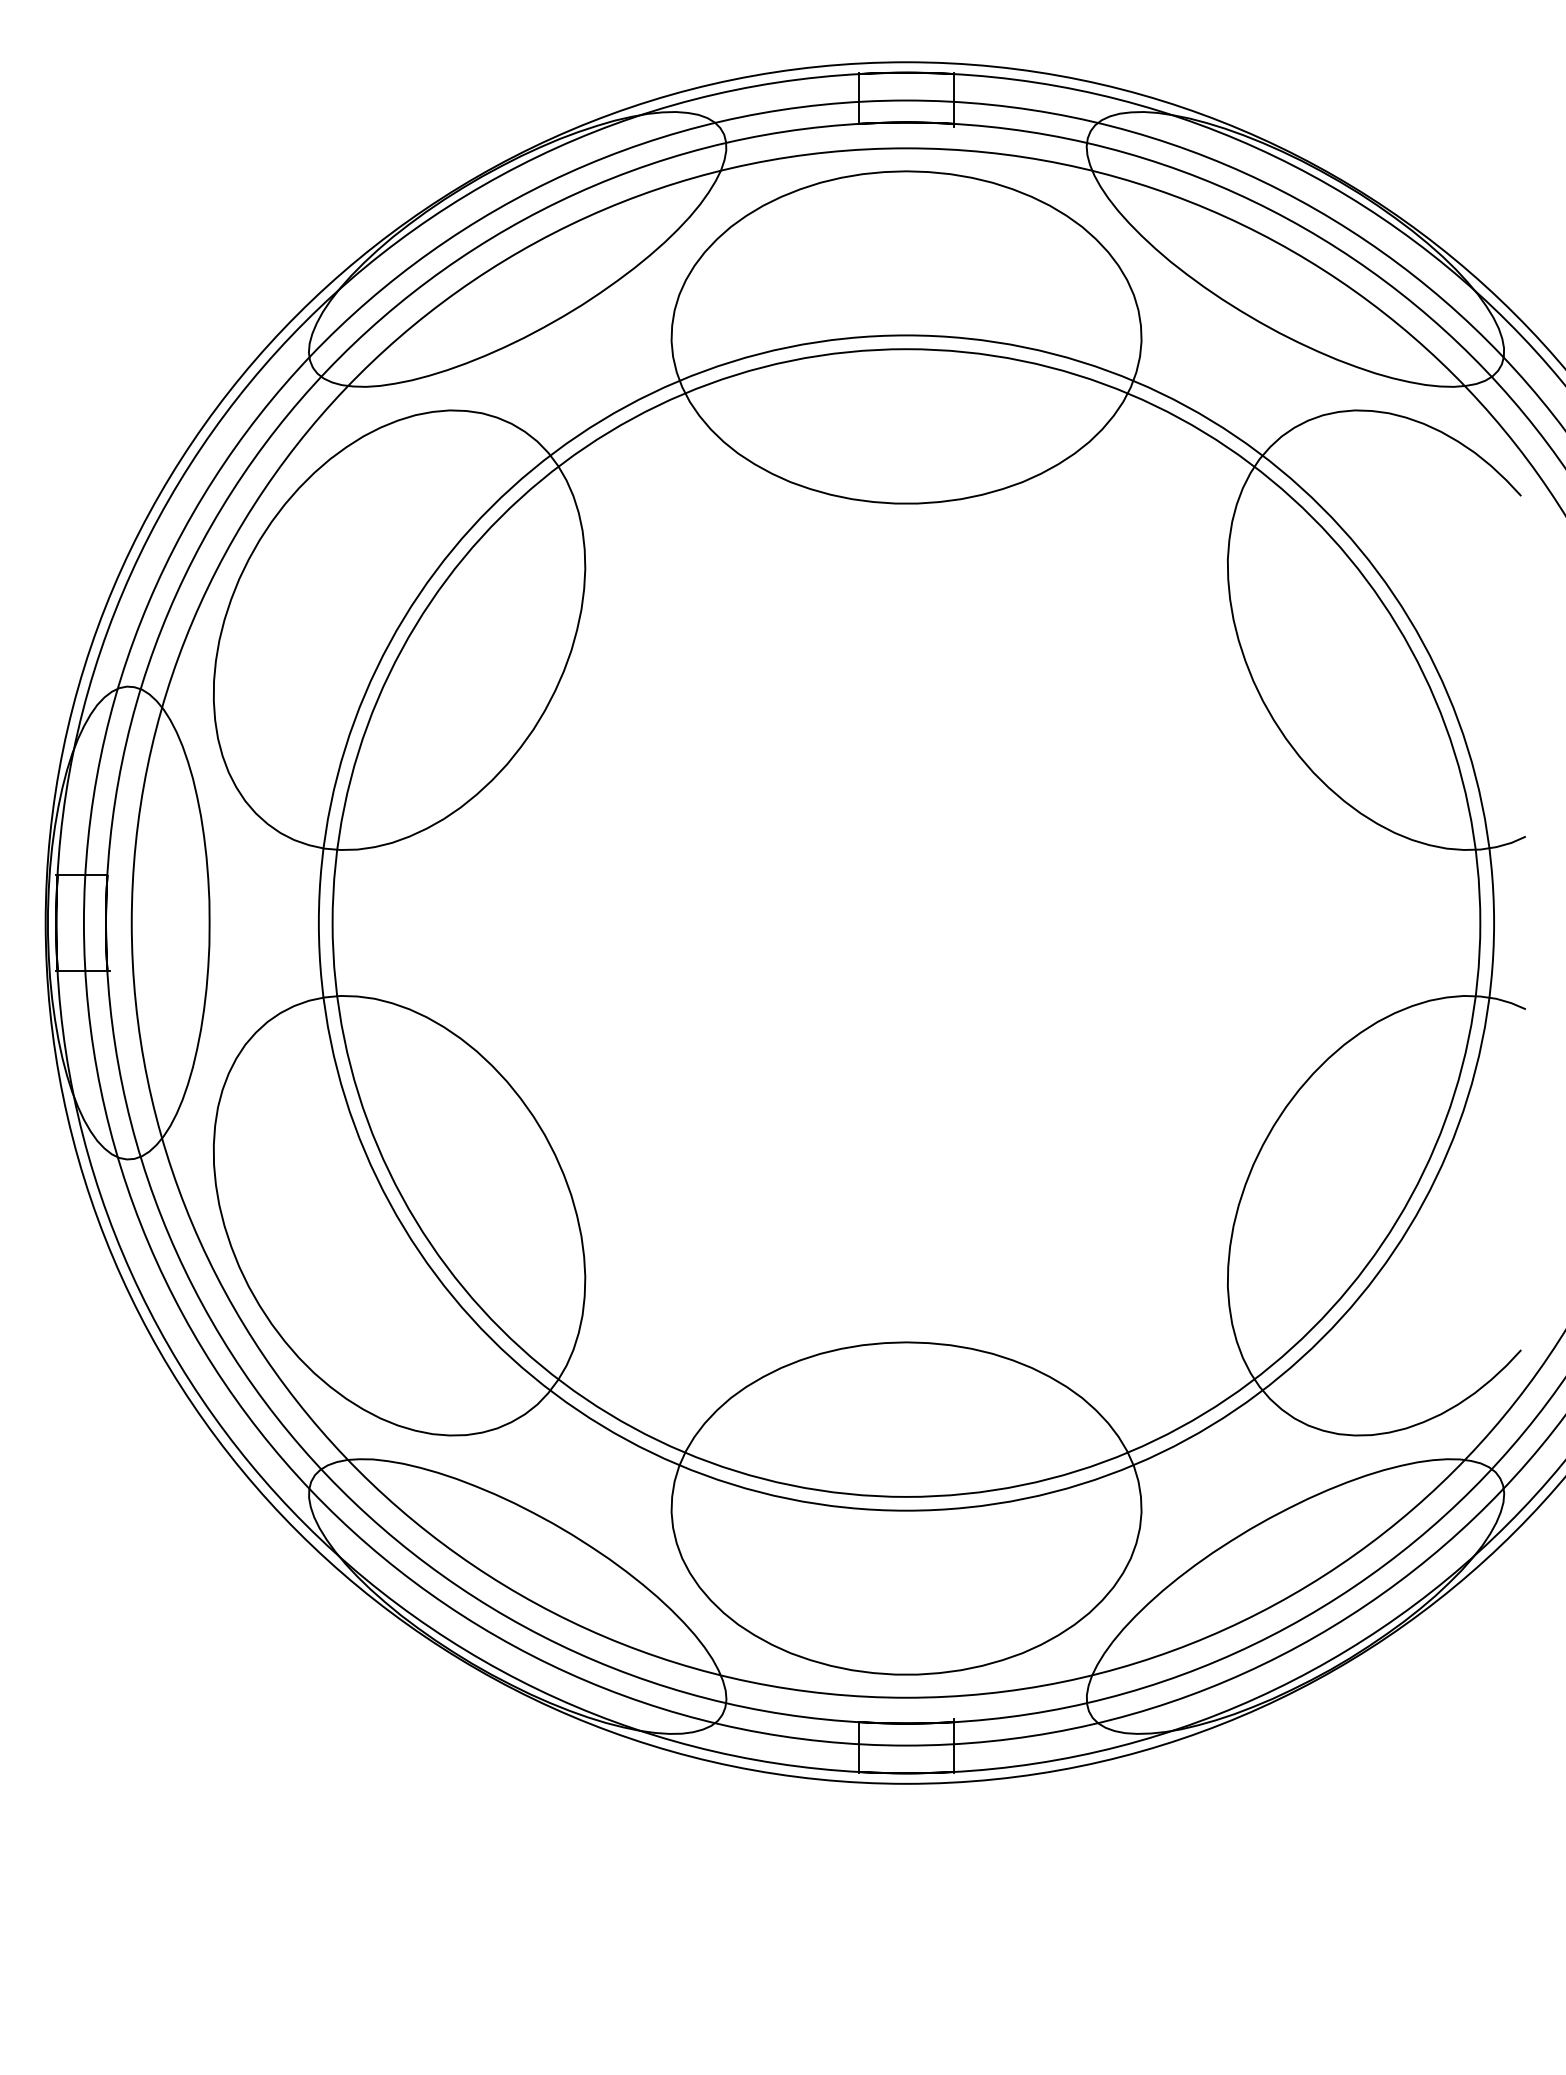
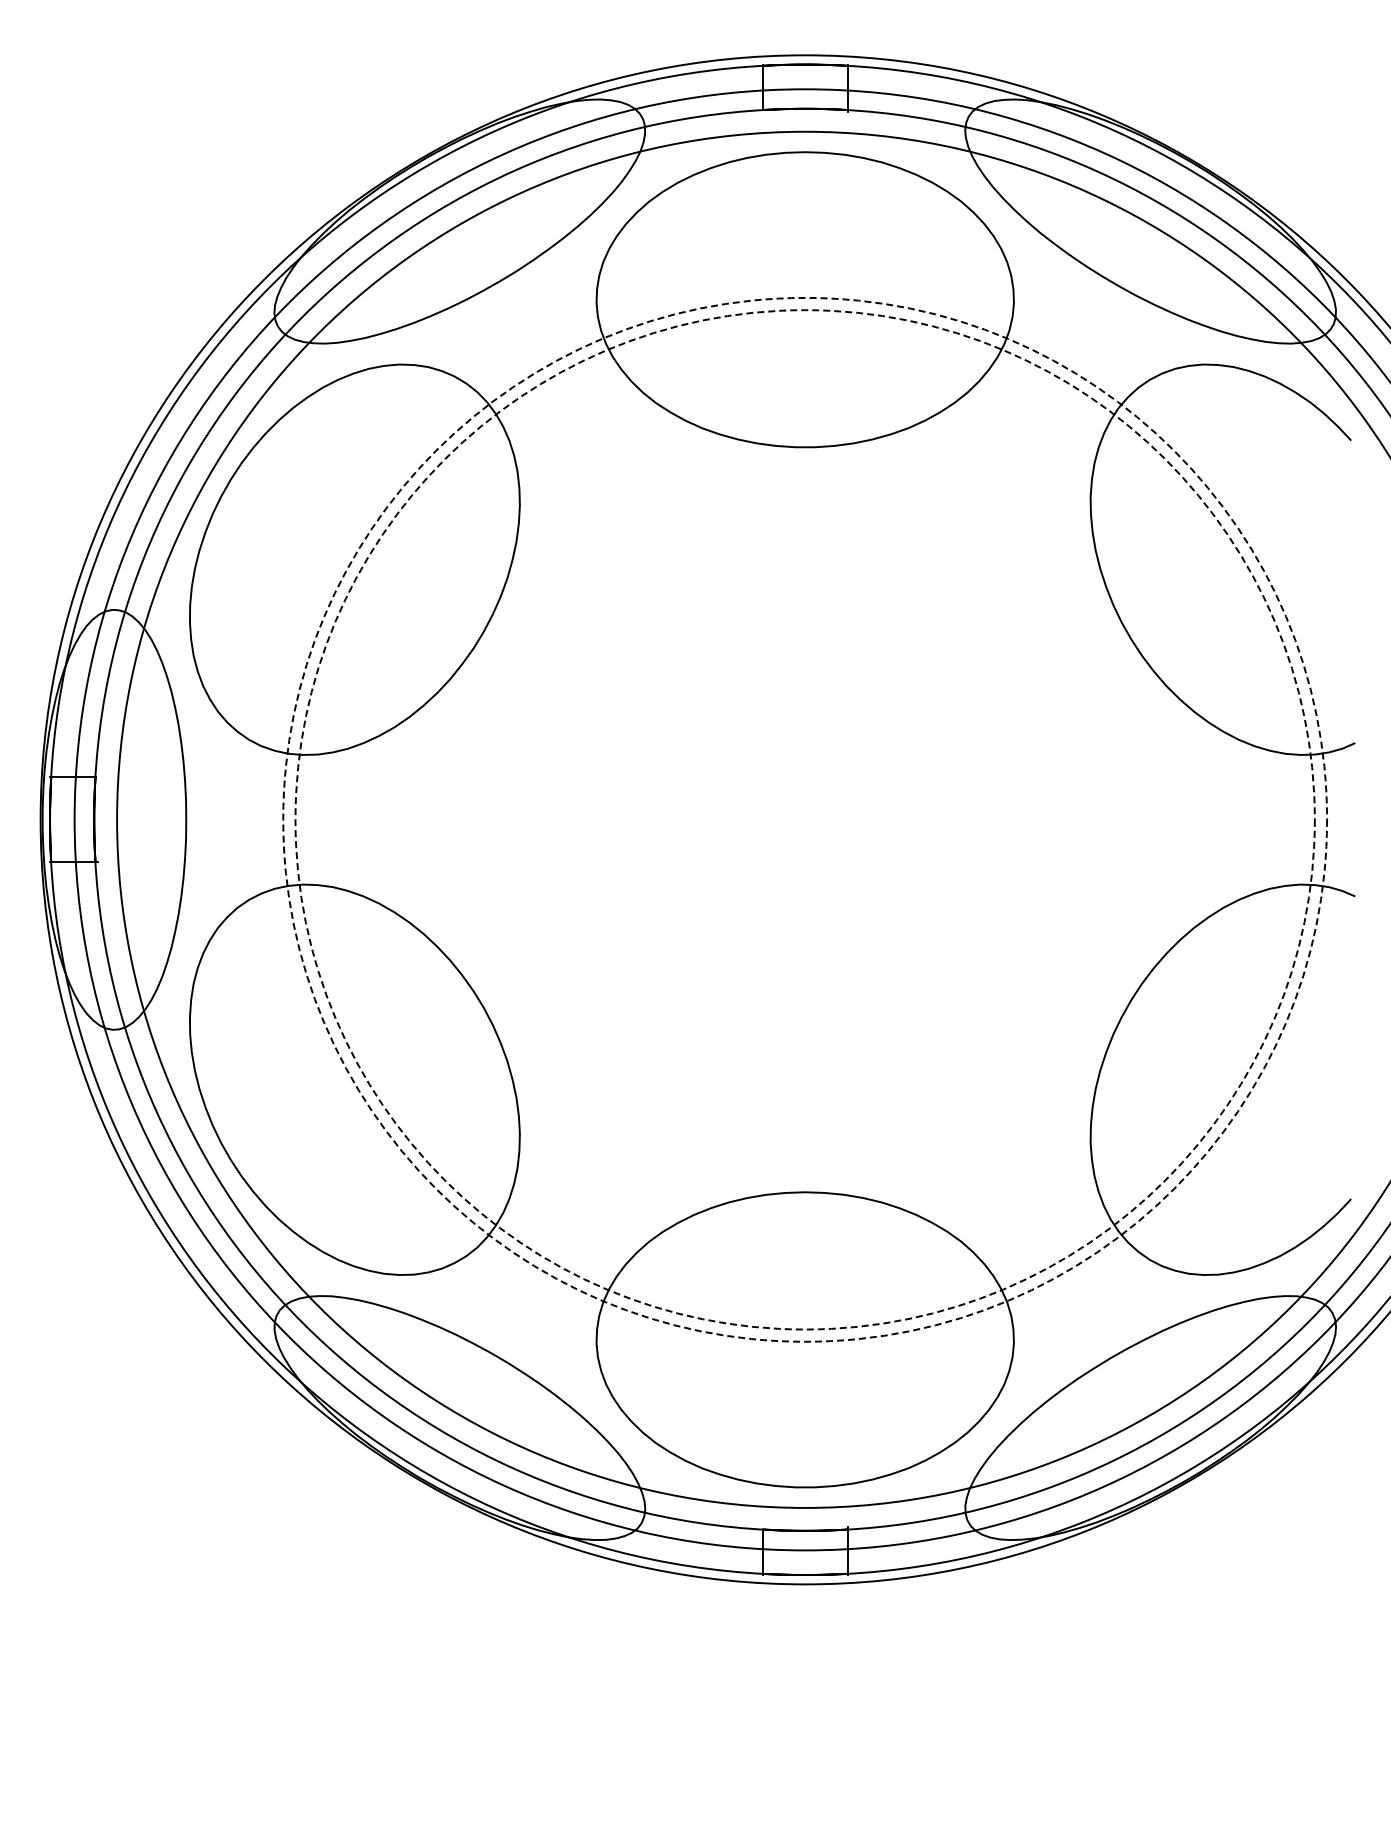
circle: (905, 922) -> (804, 819), solid -> dashed
circle: (906, 922) -> (805, 819), solid -> dashed

